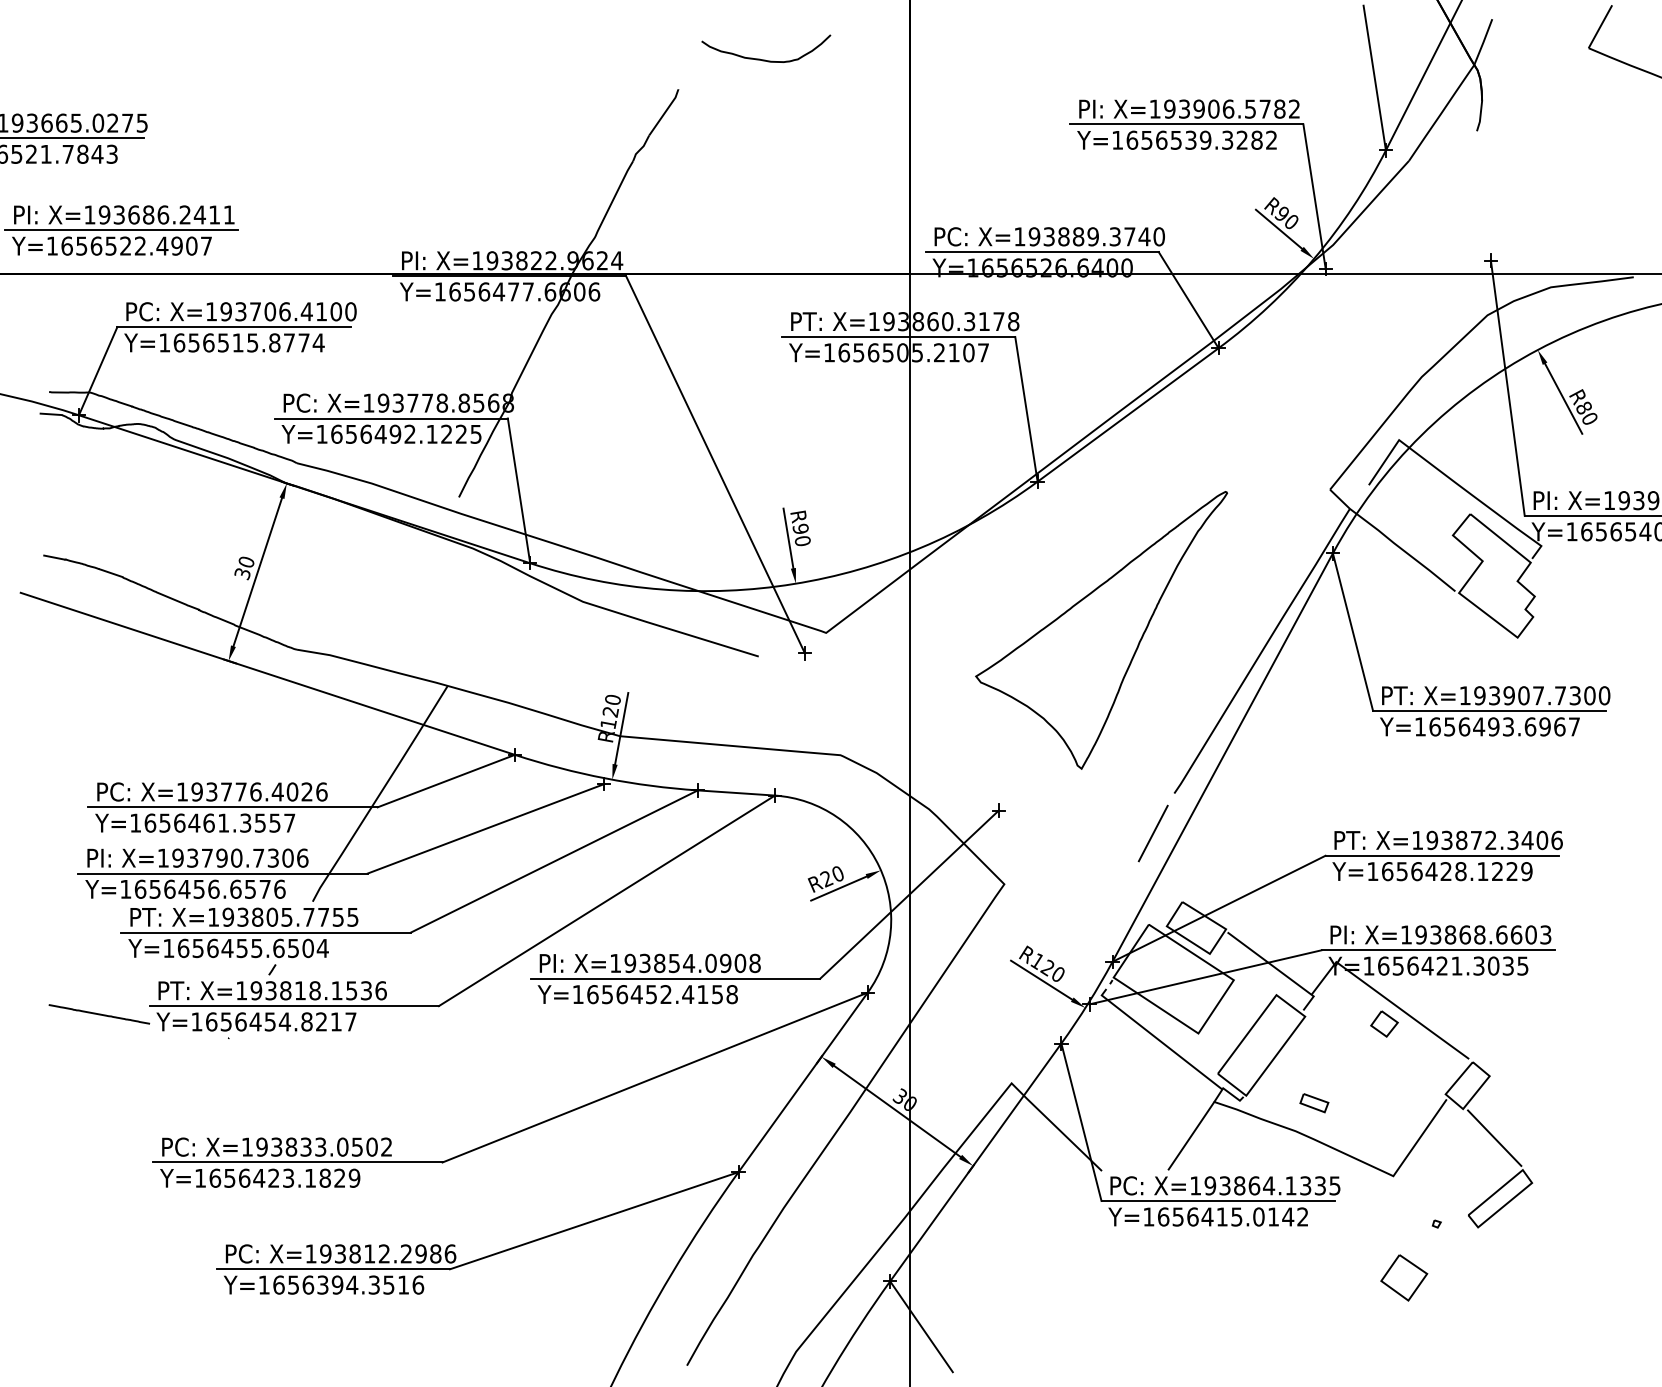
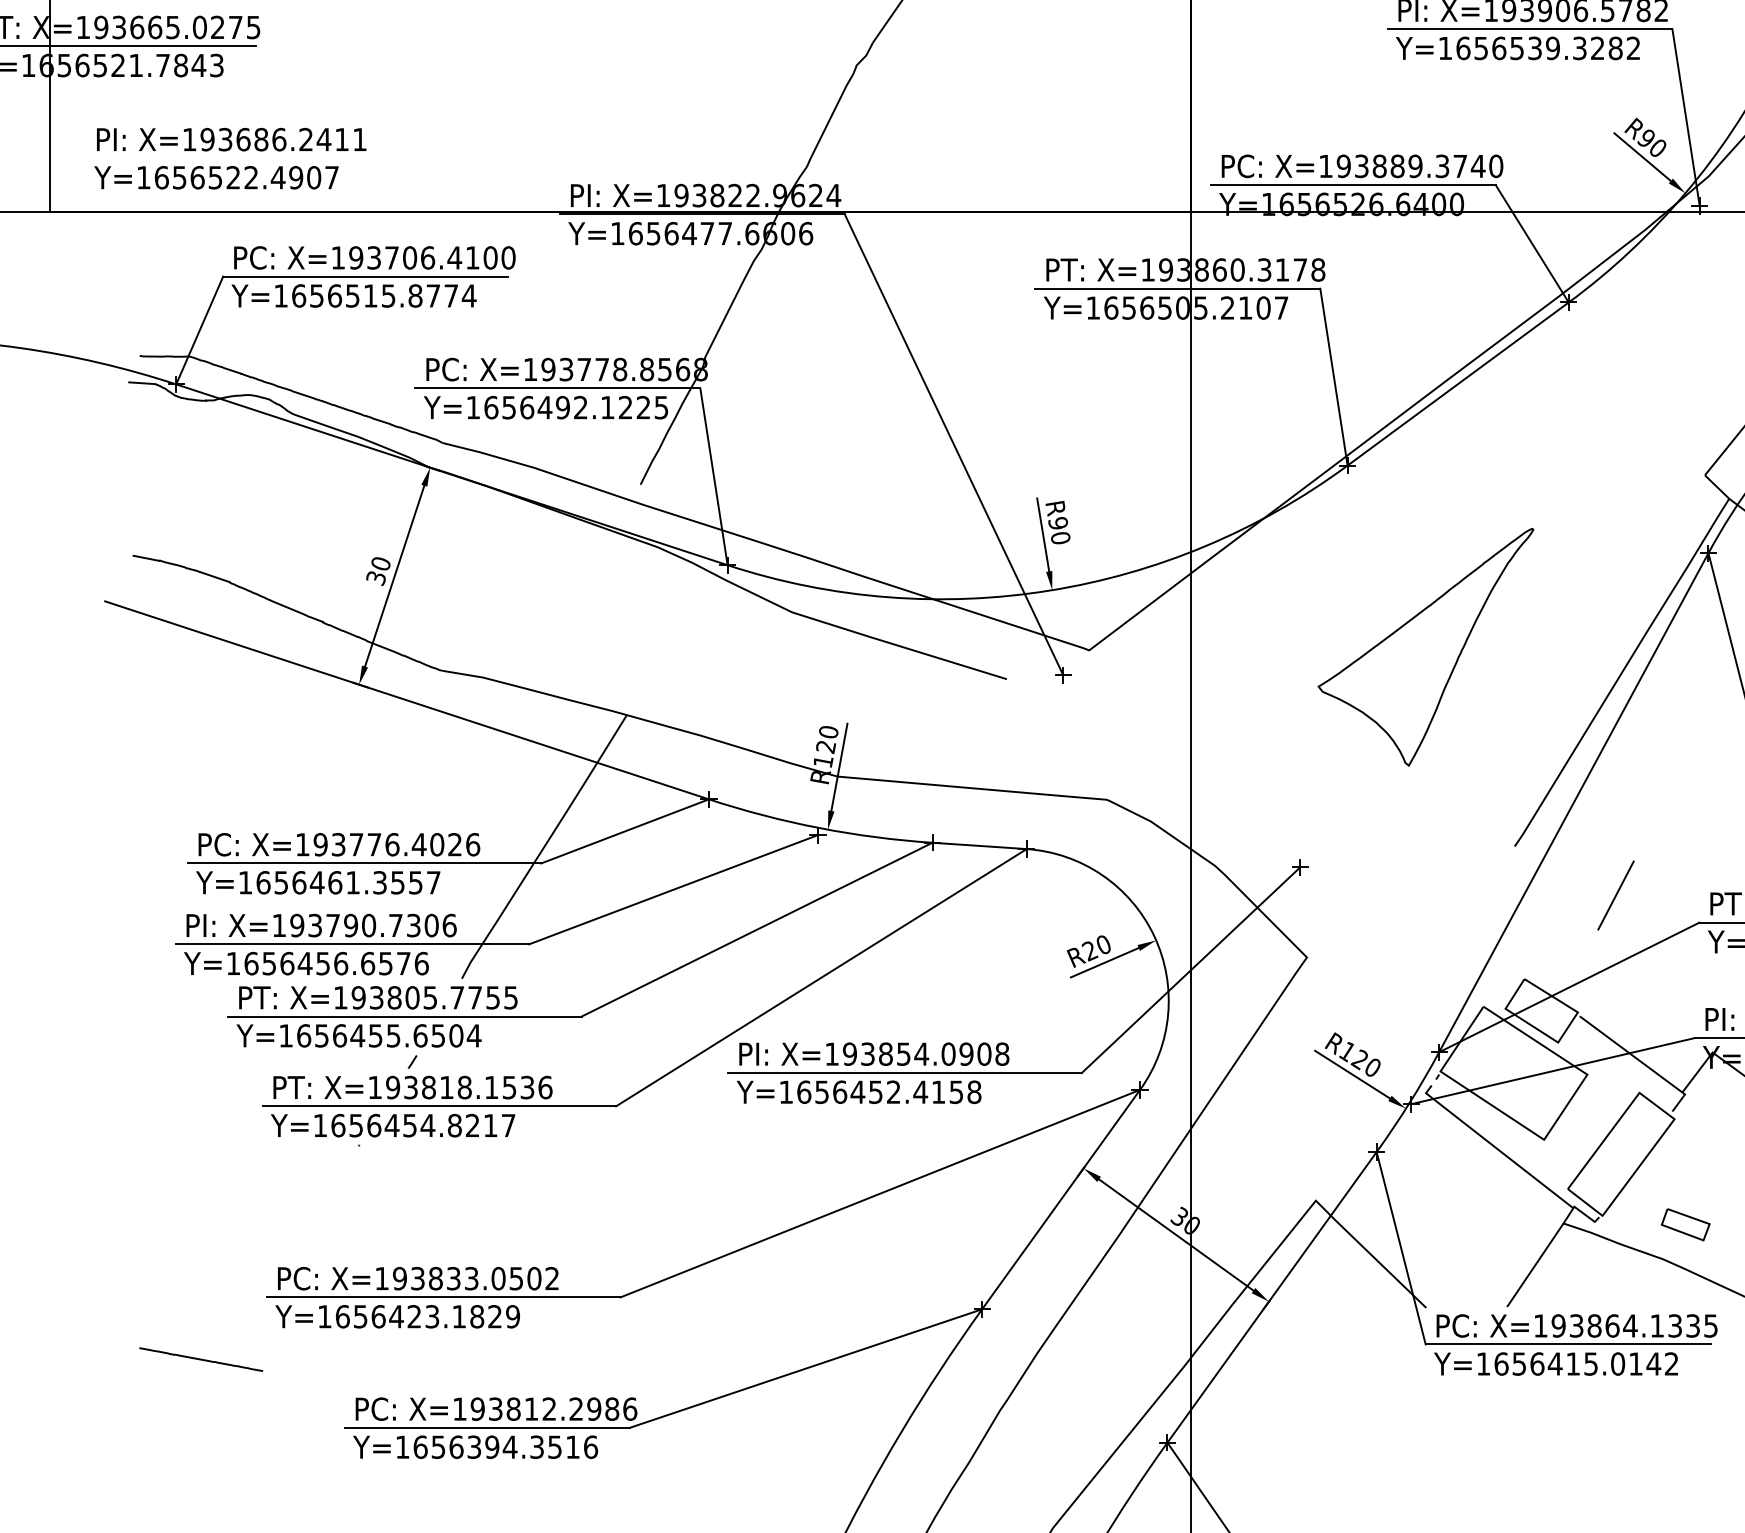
line: (121, 230) -> (228, 158), removed
part: (1101, 630) -> (1425, 647), size x0.7
line: (1152, 833) -> (1615, 895), moved
line: (99, 1014) -> (201, 1359), moved
part: (1314, 1103) -> (1685, 1225), size x1.4

